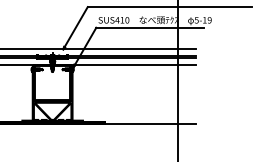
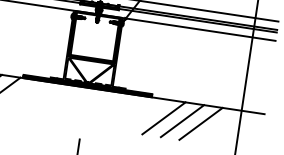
line: (116, 139) -> (163, 118), added
line: (131, 139) -> (181, 120), added
line: (146, 139) -> (200, 123), added

